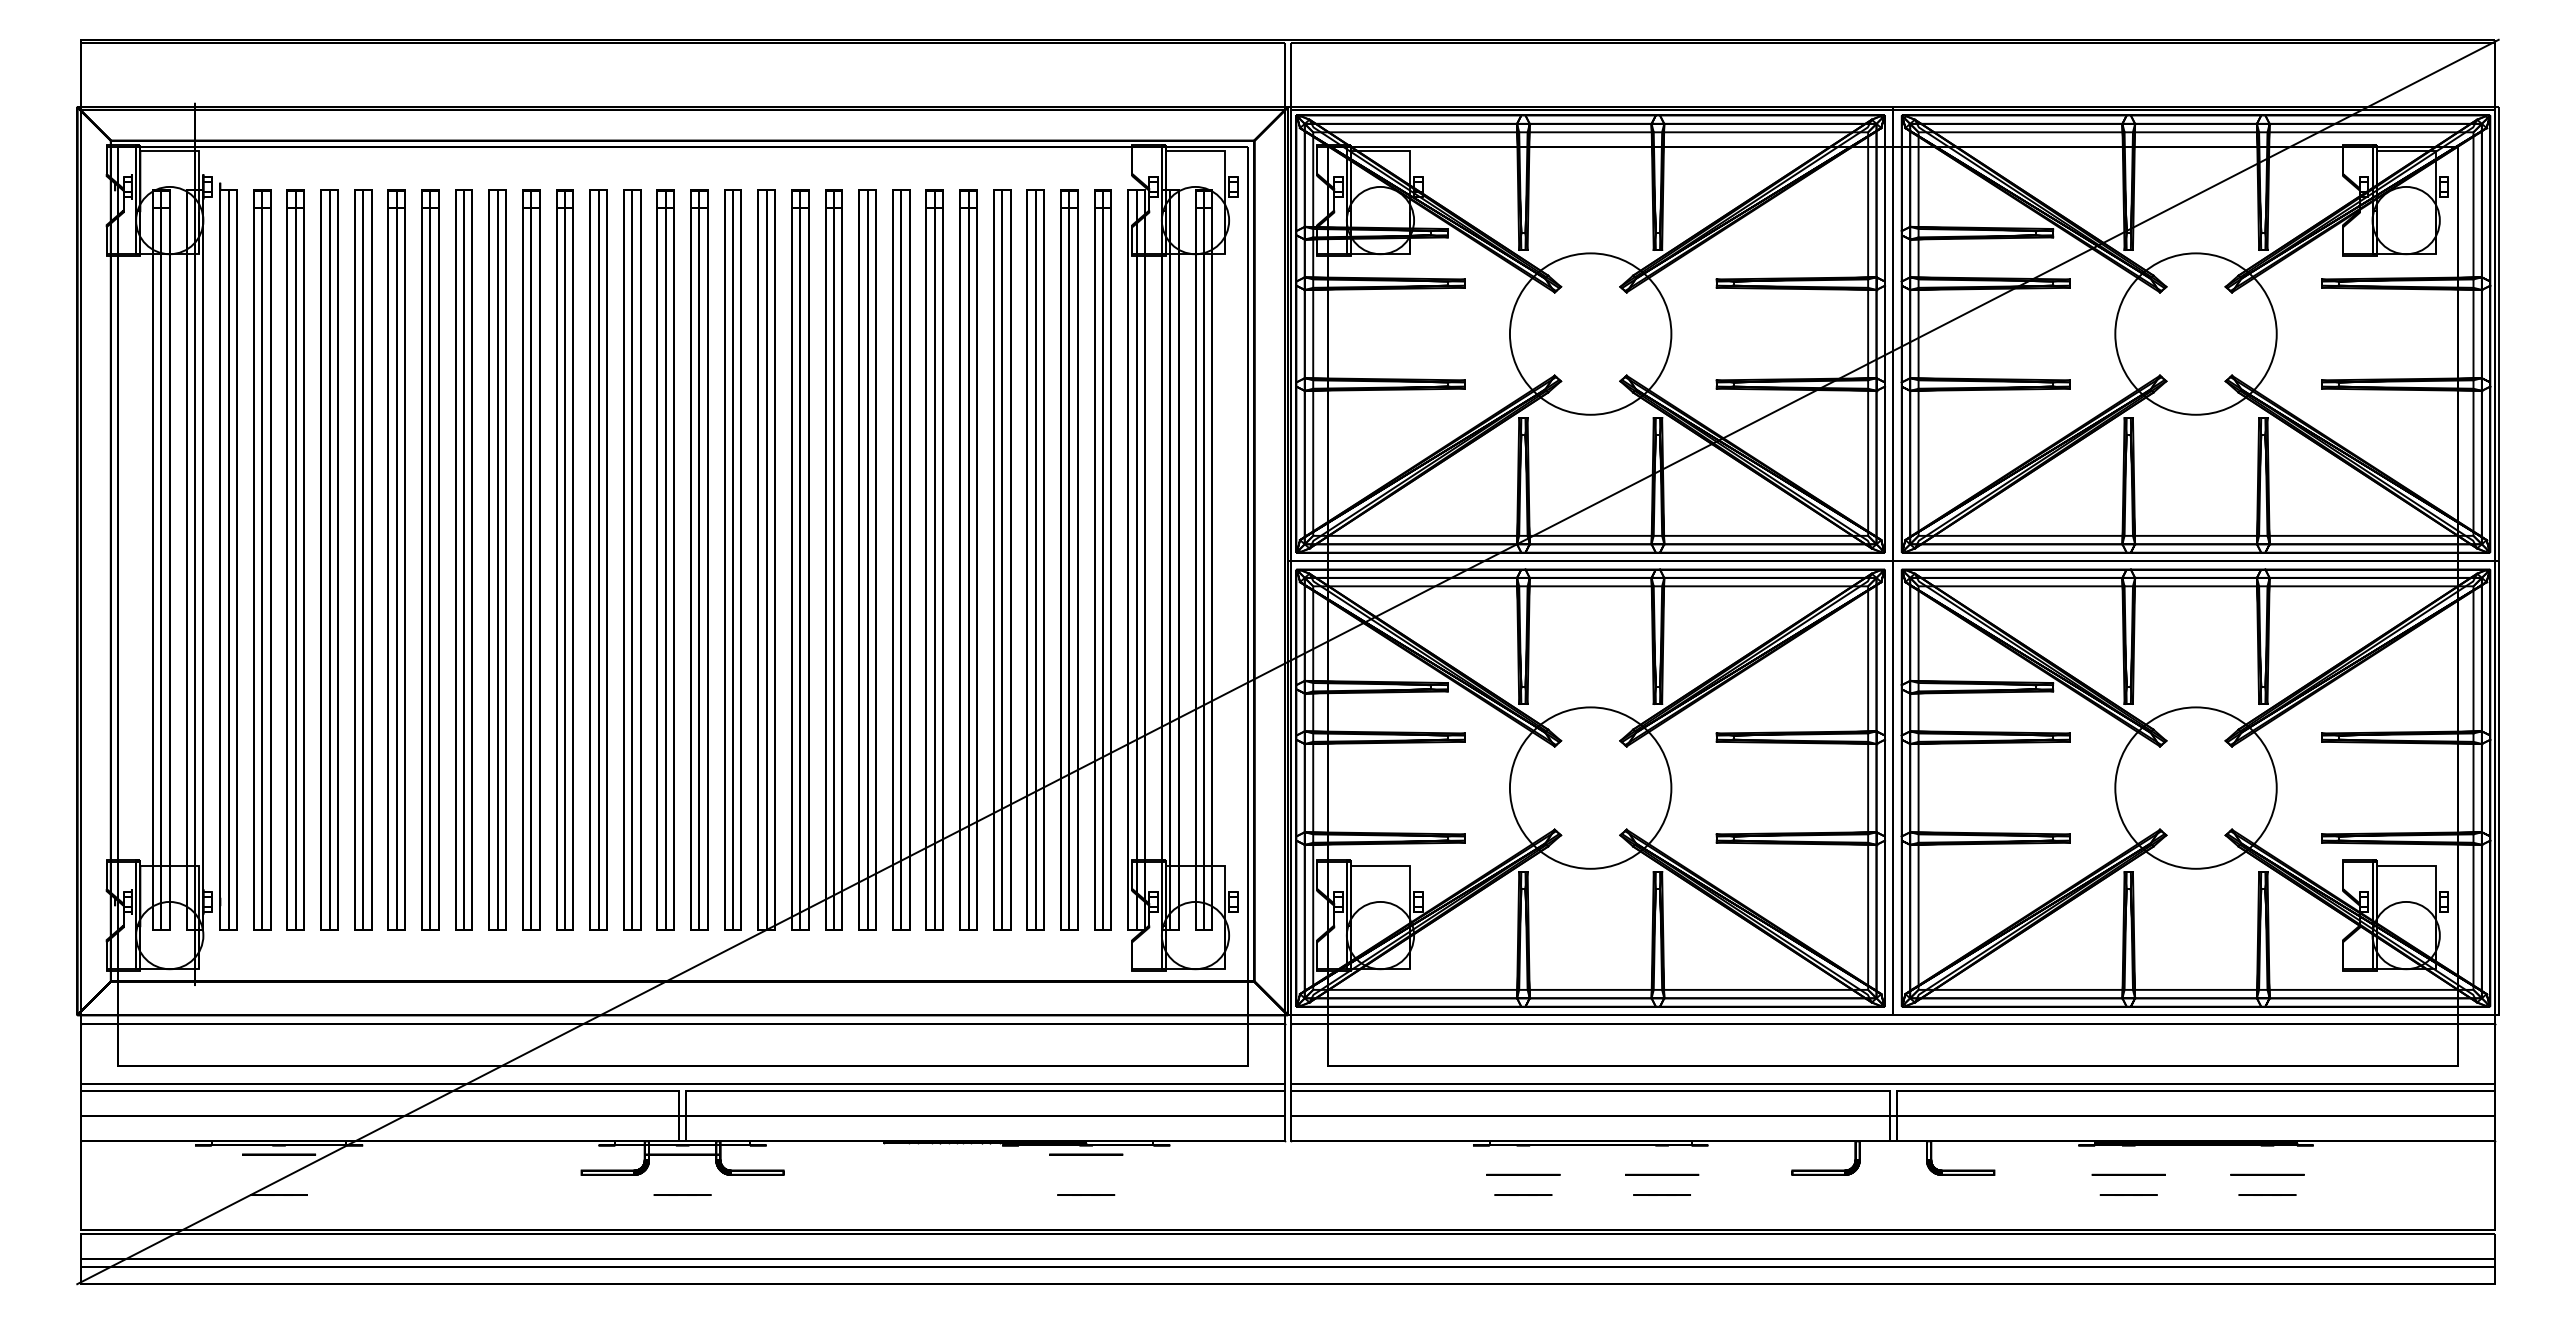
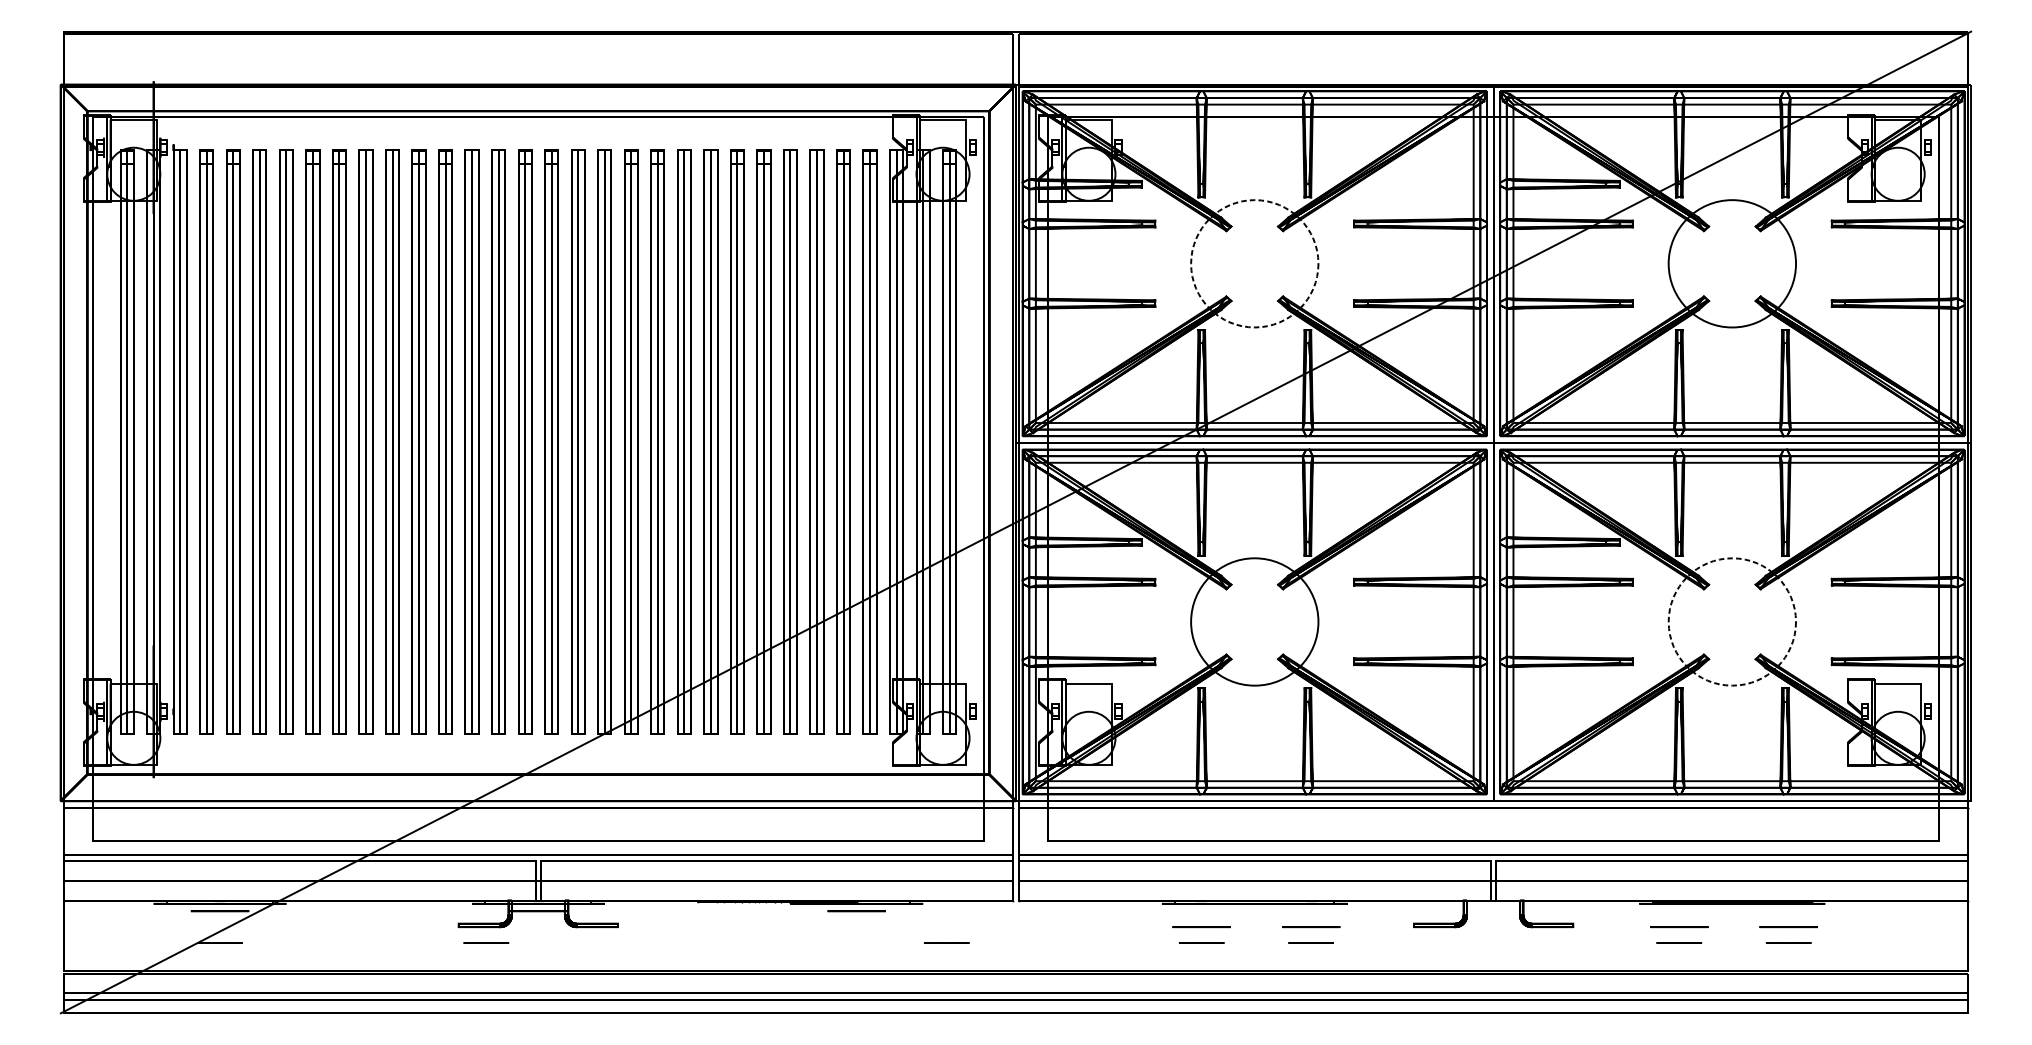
circle: (1590, 333) -> (1254, 263), solid -> dashed
circle: (2195, 787) -> (1731, 621), solid -> dashed
line: (682, 1194) -> (486, 942), moved
line: (1086, 1194) -> (946, 942), moved

